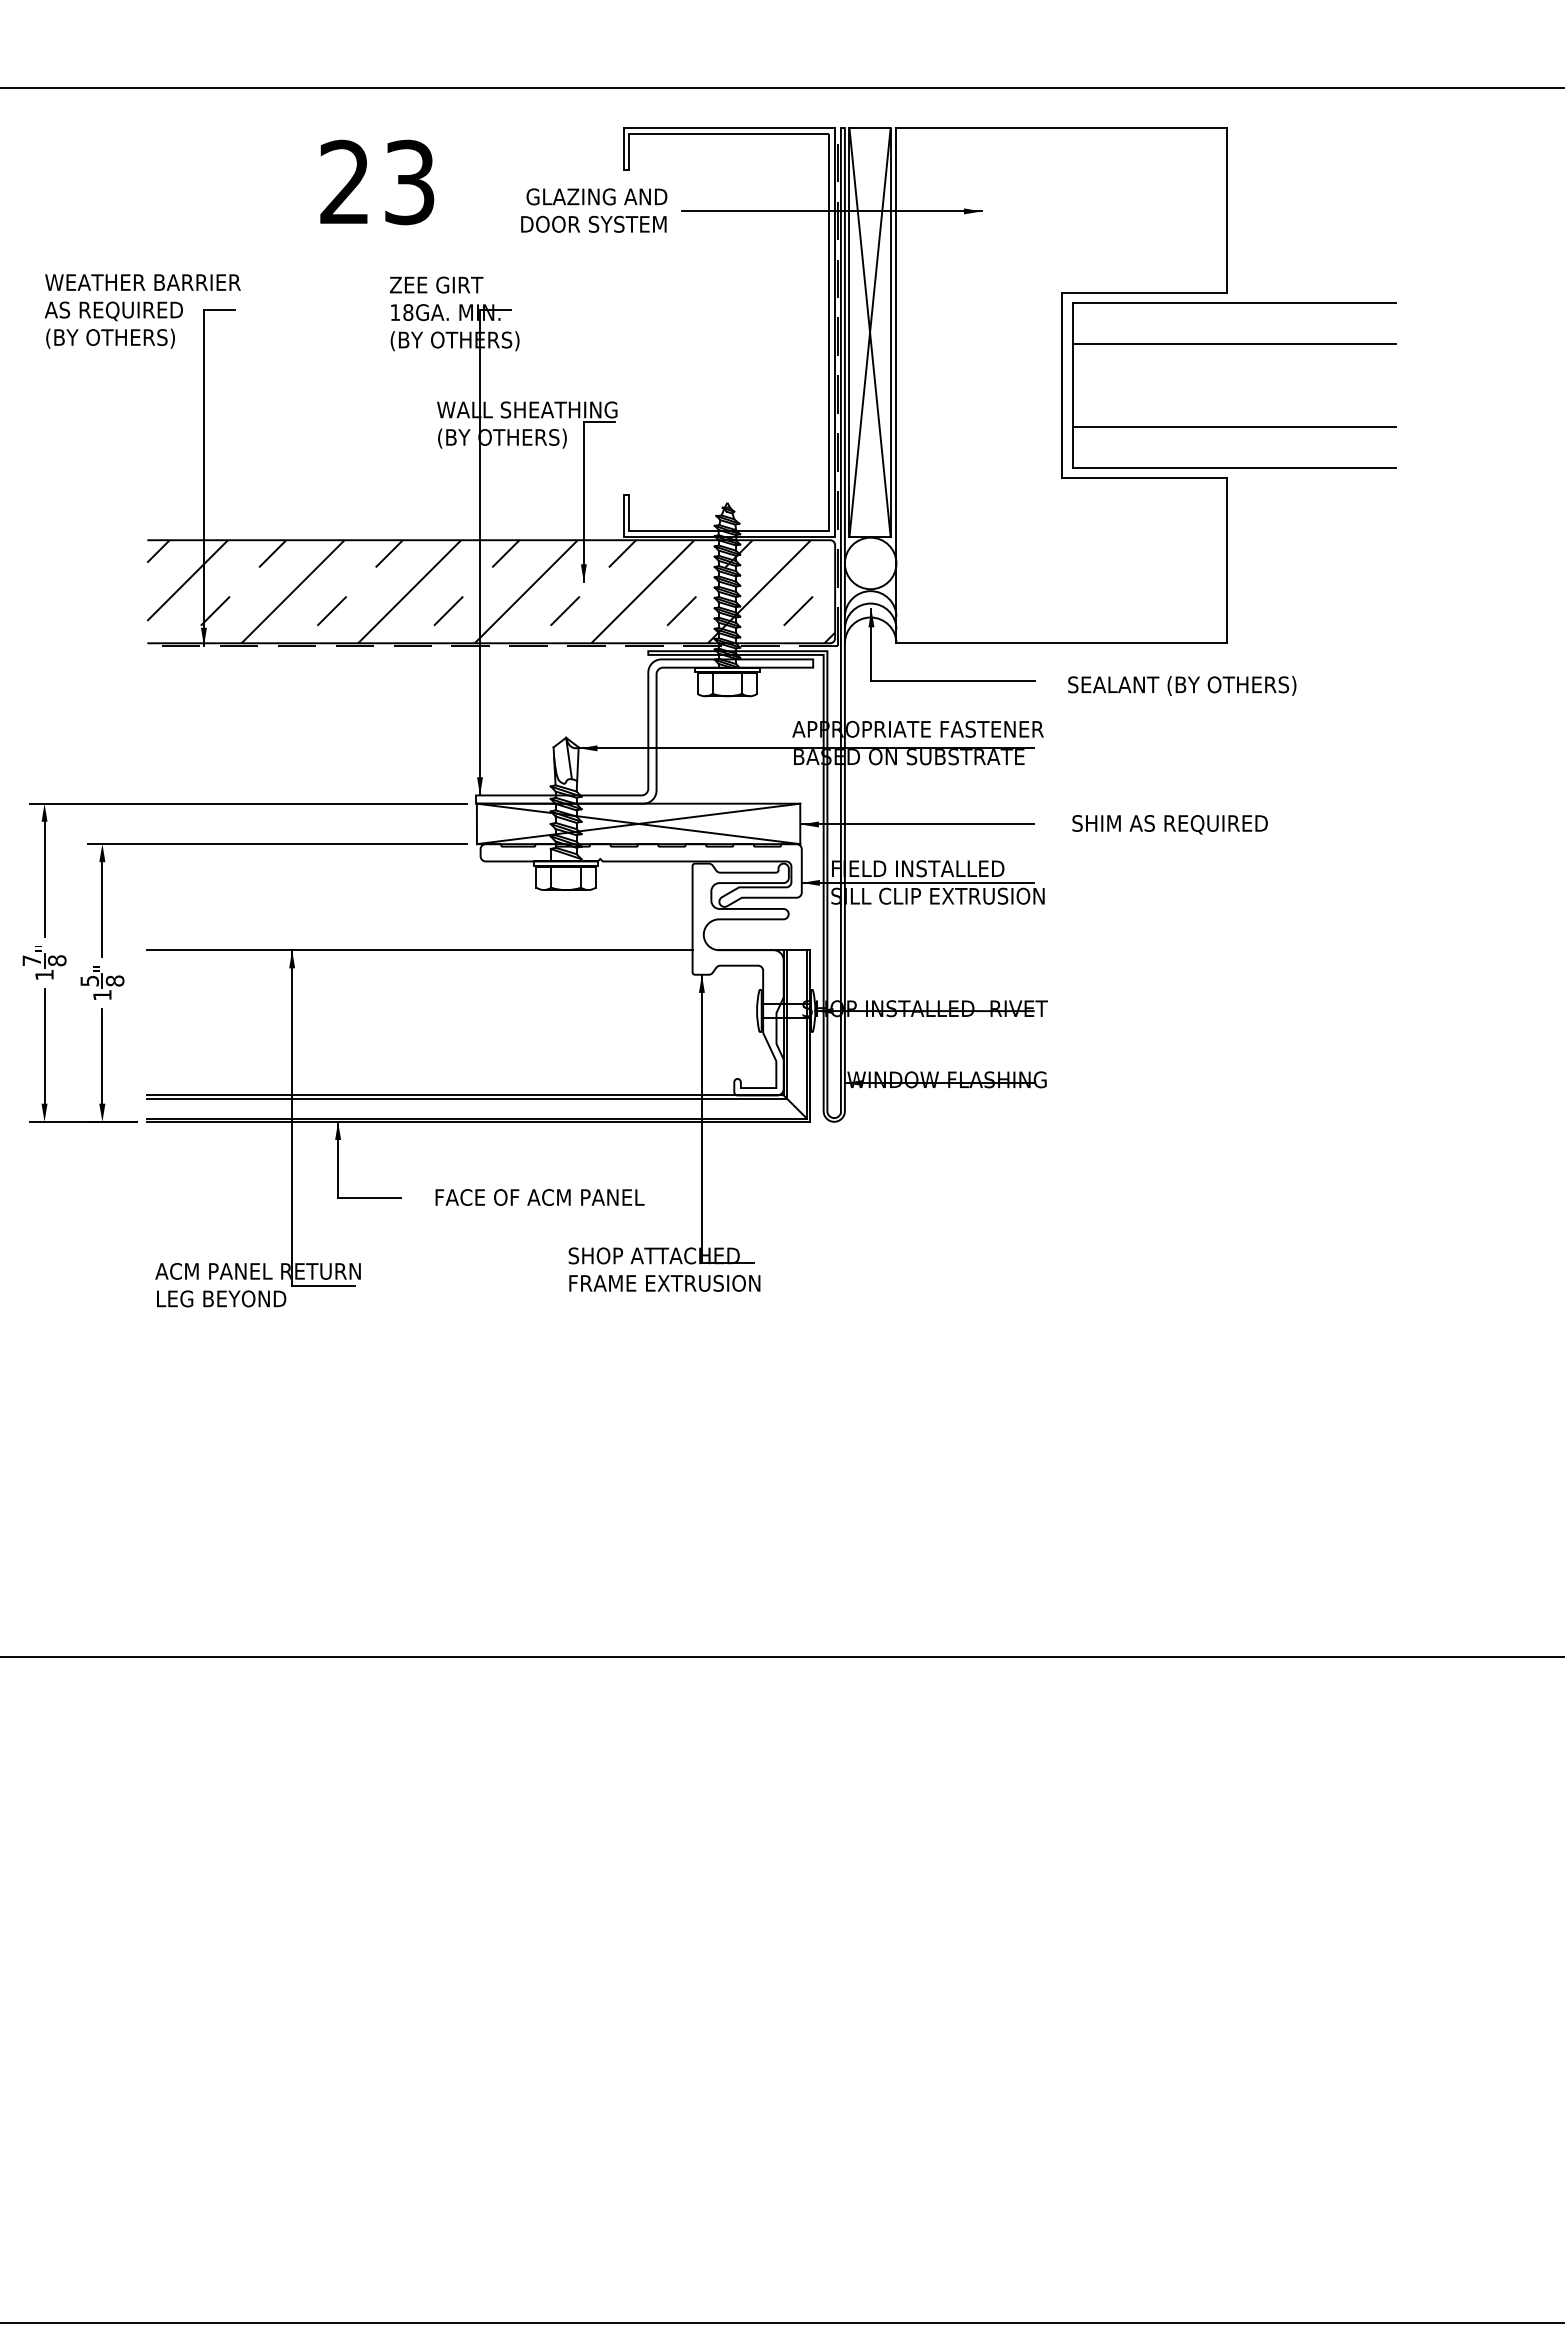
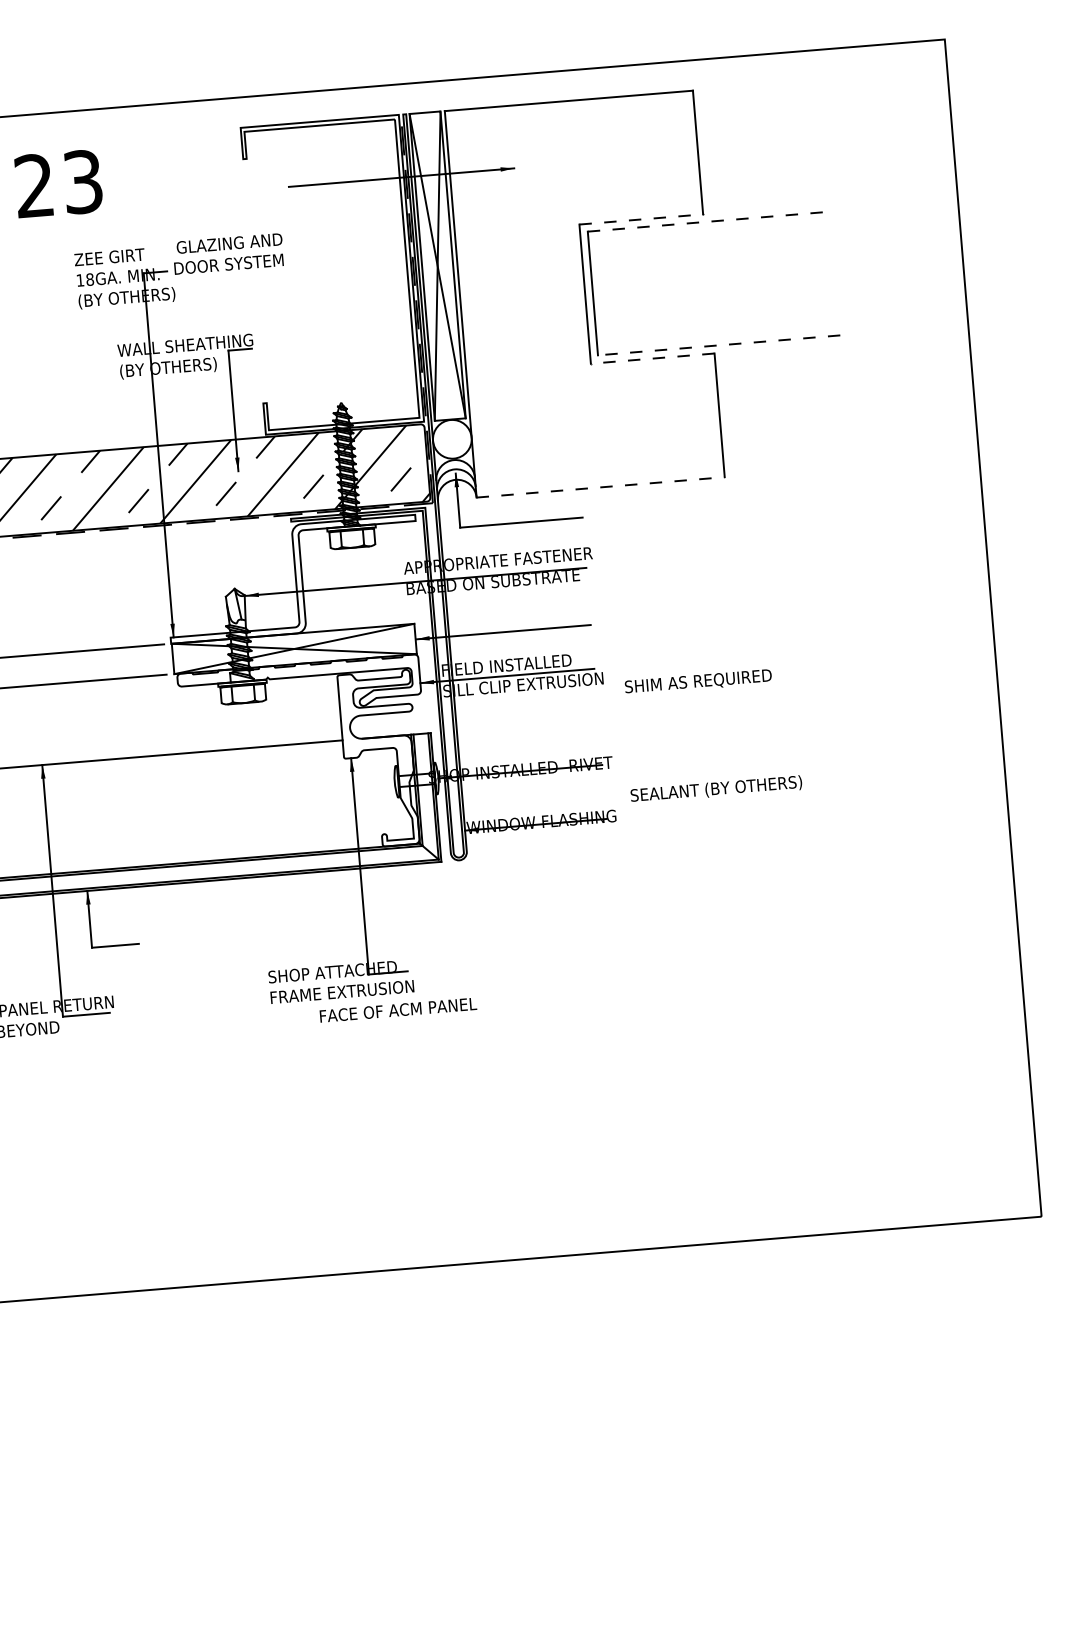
text: (594, 210) -> (228, 253), moved
line: (1145, 292) -> (641, 219), solid -> dashed
line: (1234, 303) -> (709, 221), solid -> dashed
line: (1233, 344) -> (711, 252), removed
line: (1233, 426) -> (716, 314), removed
line: (1234, 468) -> (719, 345), solid -> dashed
line: (1144, 478) -> (652, 358), solid -> dashed
line: (1062, 643) -> (601, 487), solid -> dashed
text: (1182, 685) -> (716, 789), moved
text: (1169, 824) -> (697, 681), moved
text: (539, 1197) -> (397, 1010), moved

